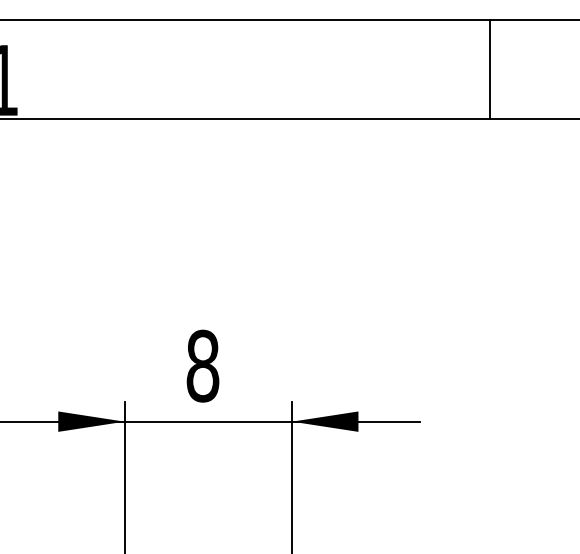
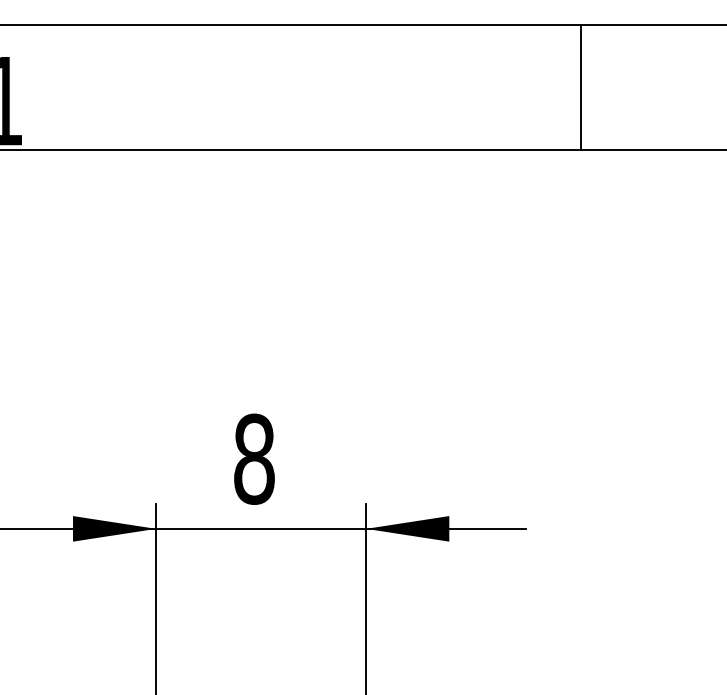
line: (490, 68) -> (580, 86), moved

